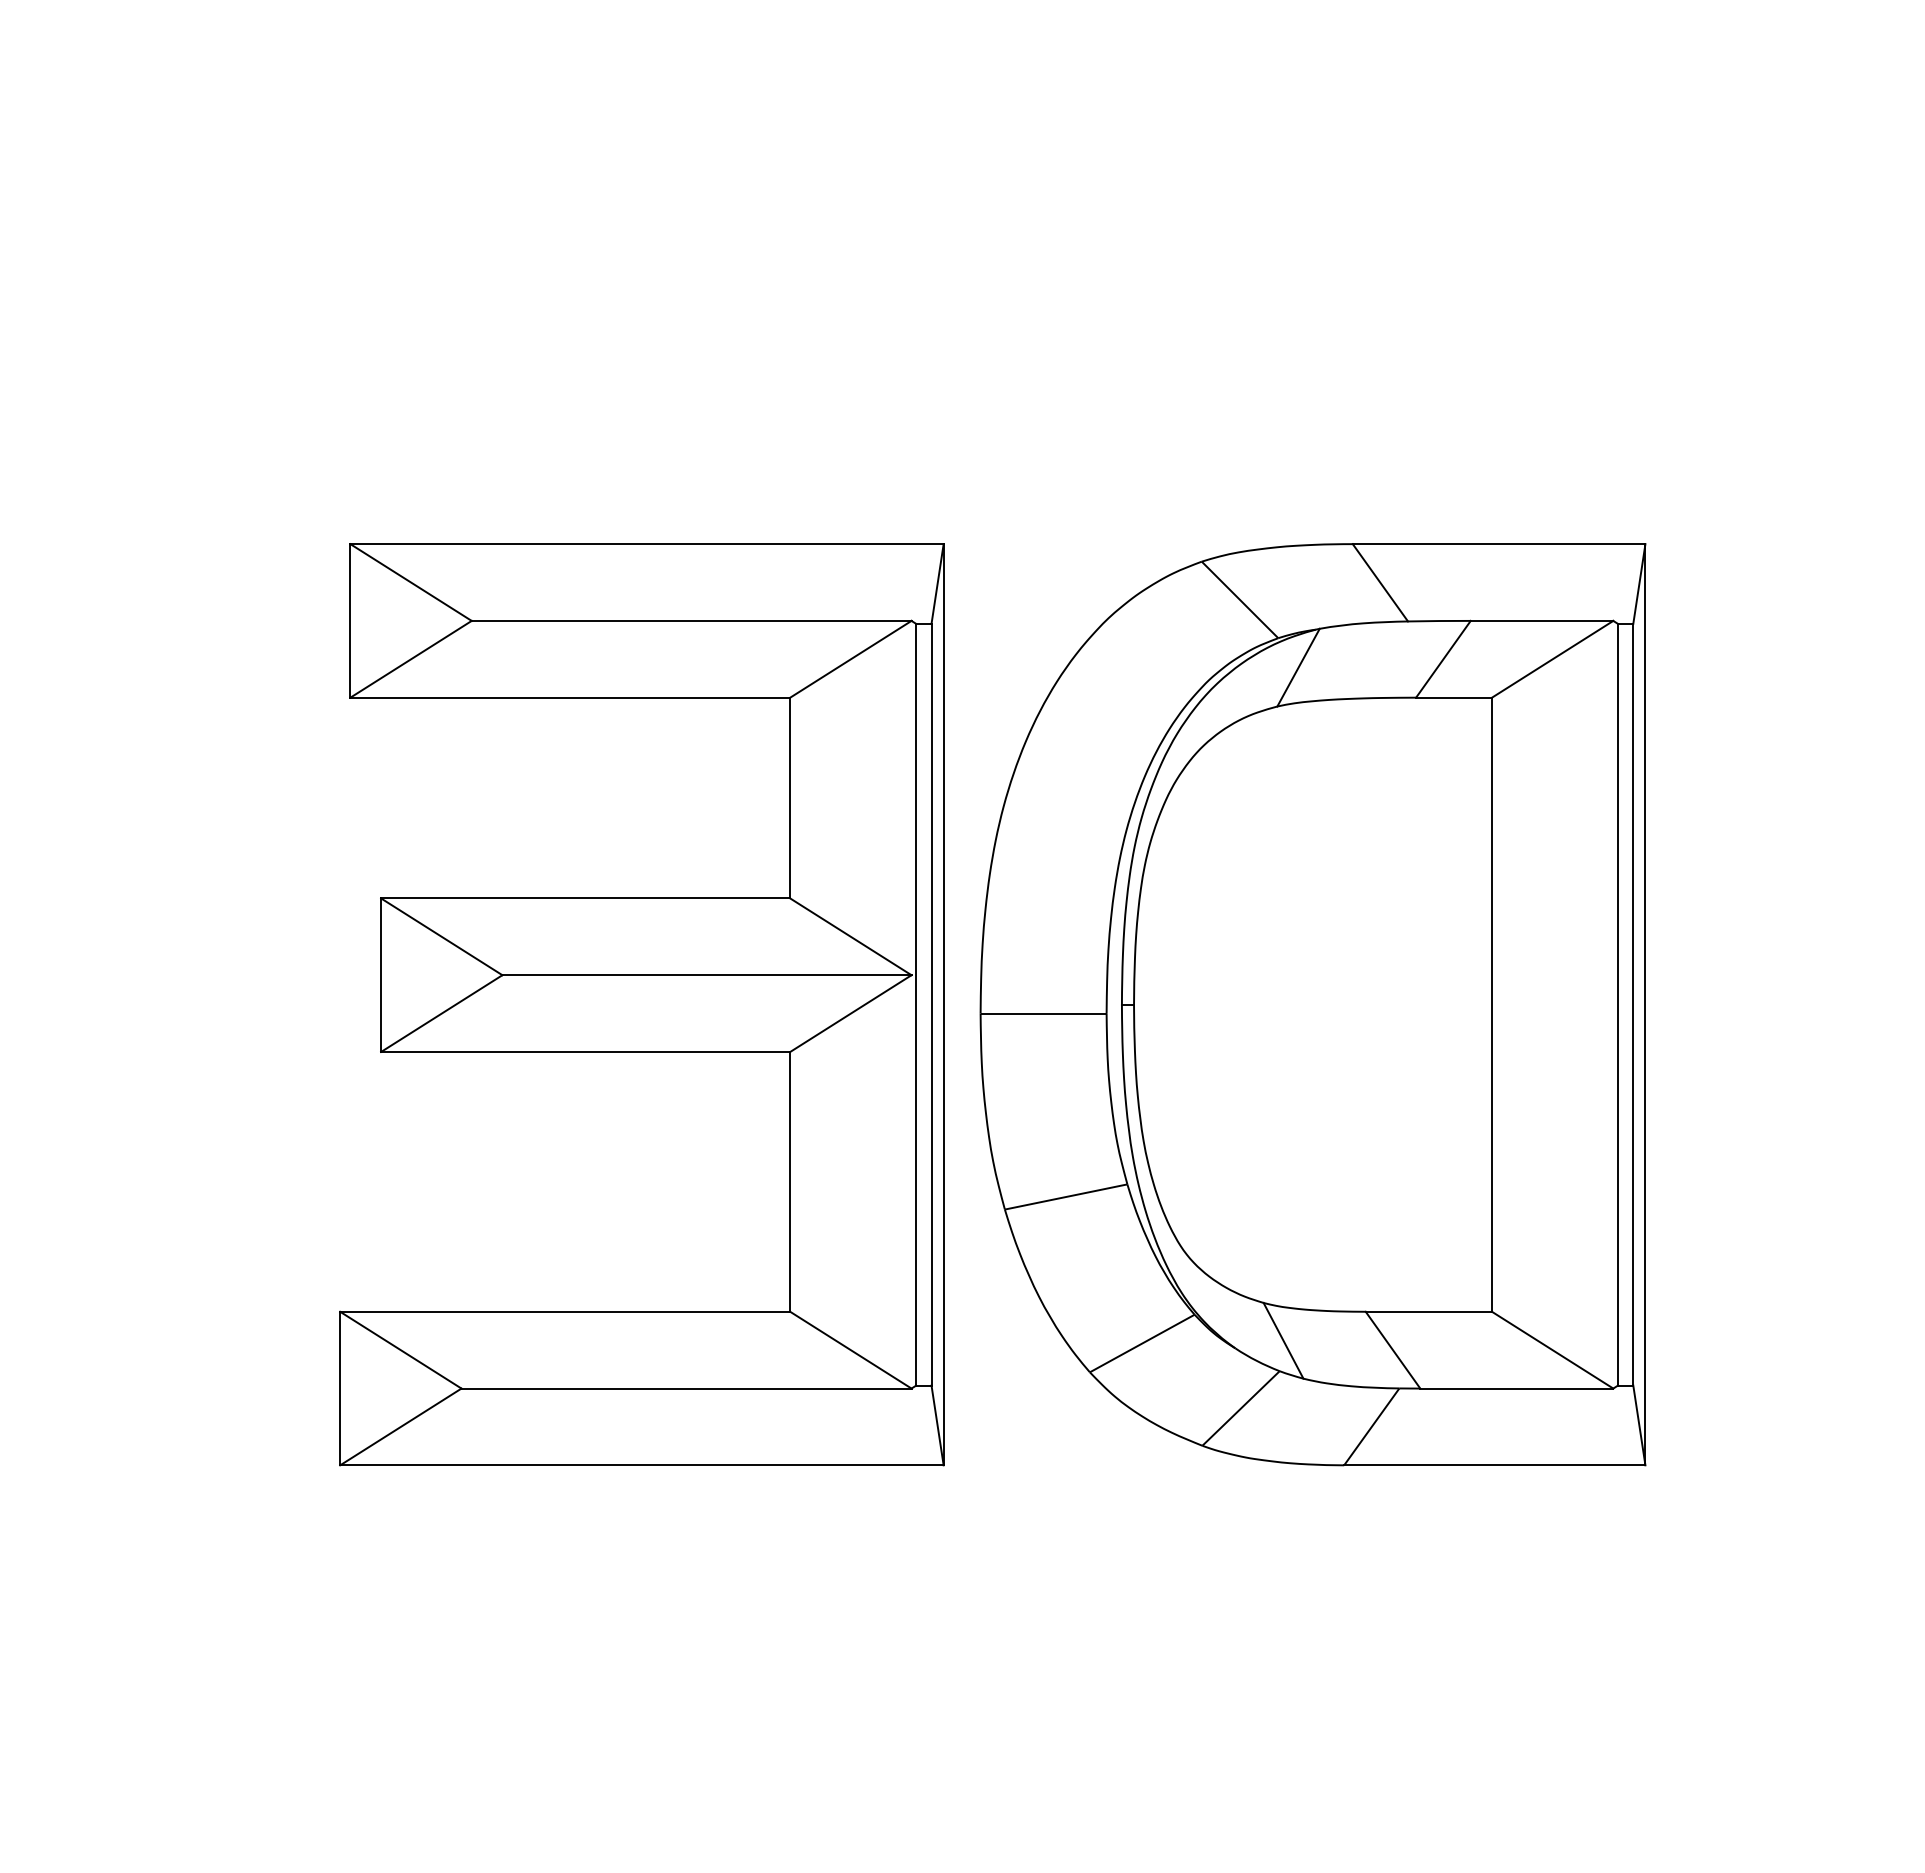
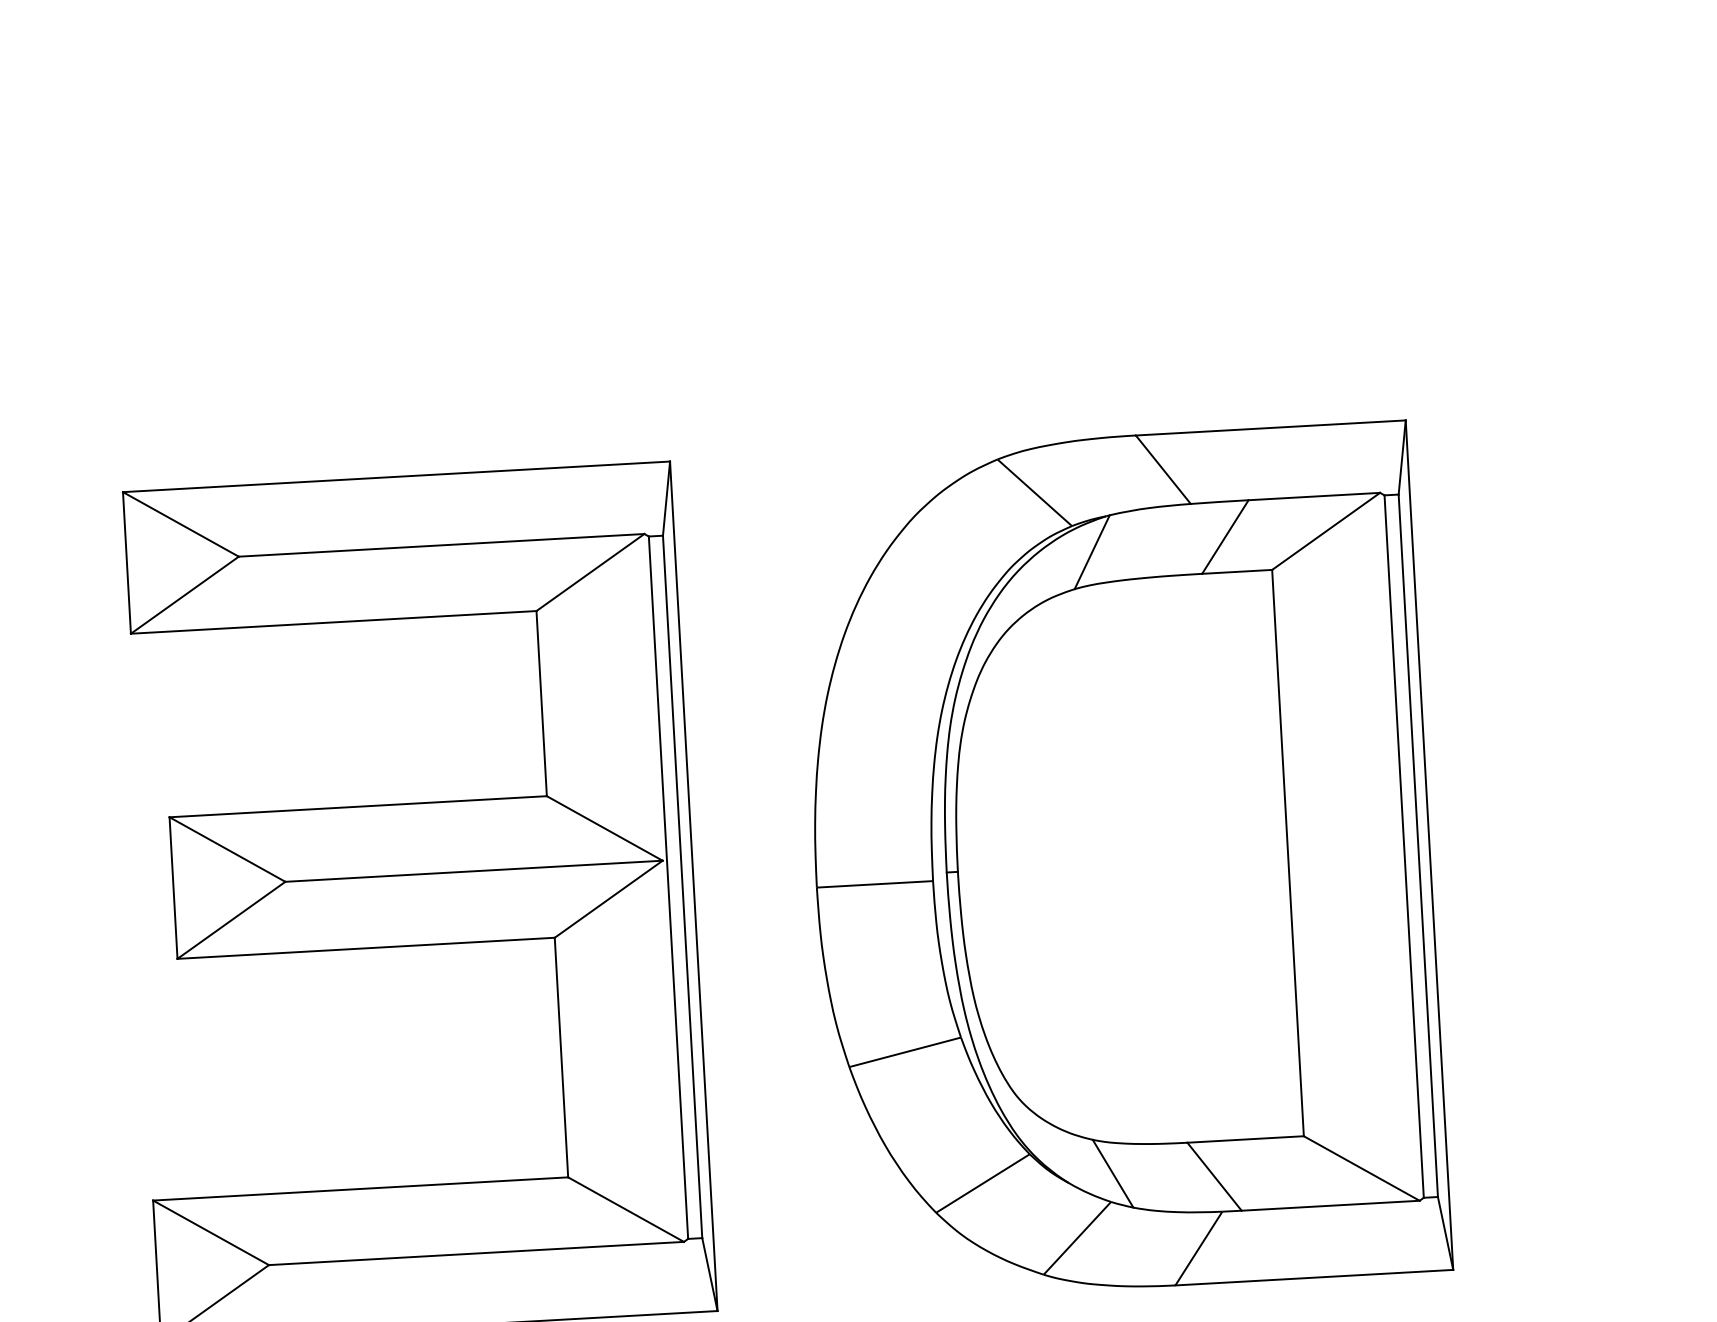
part: (1312, 1004) -> (1122, 862), moved

